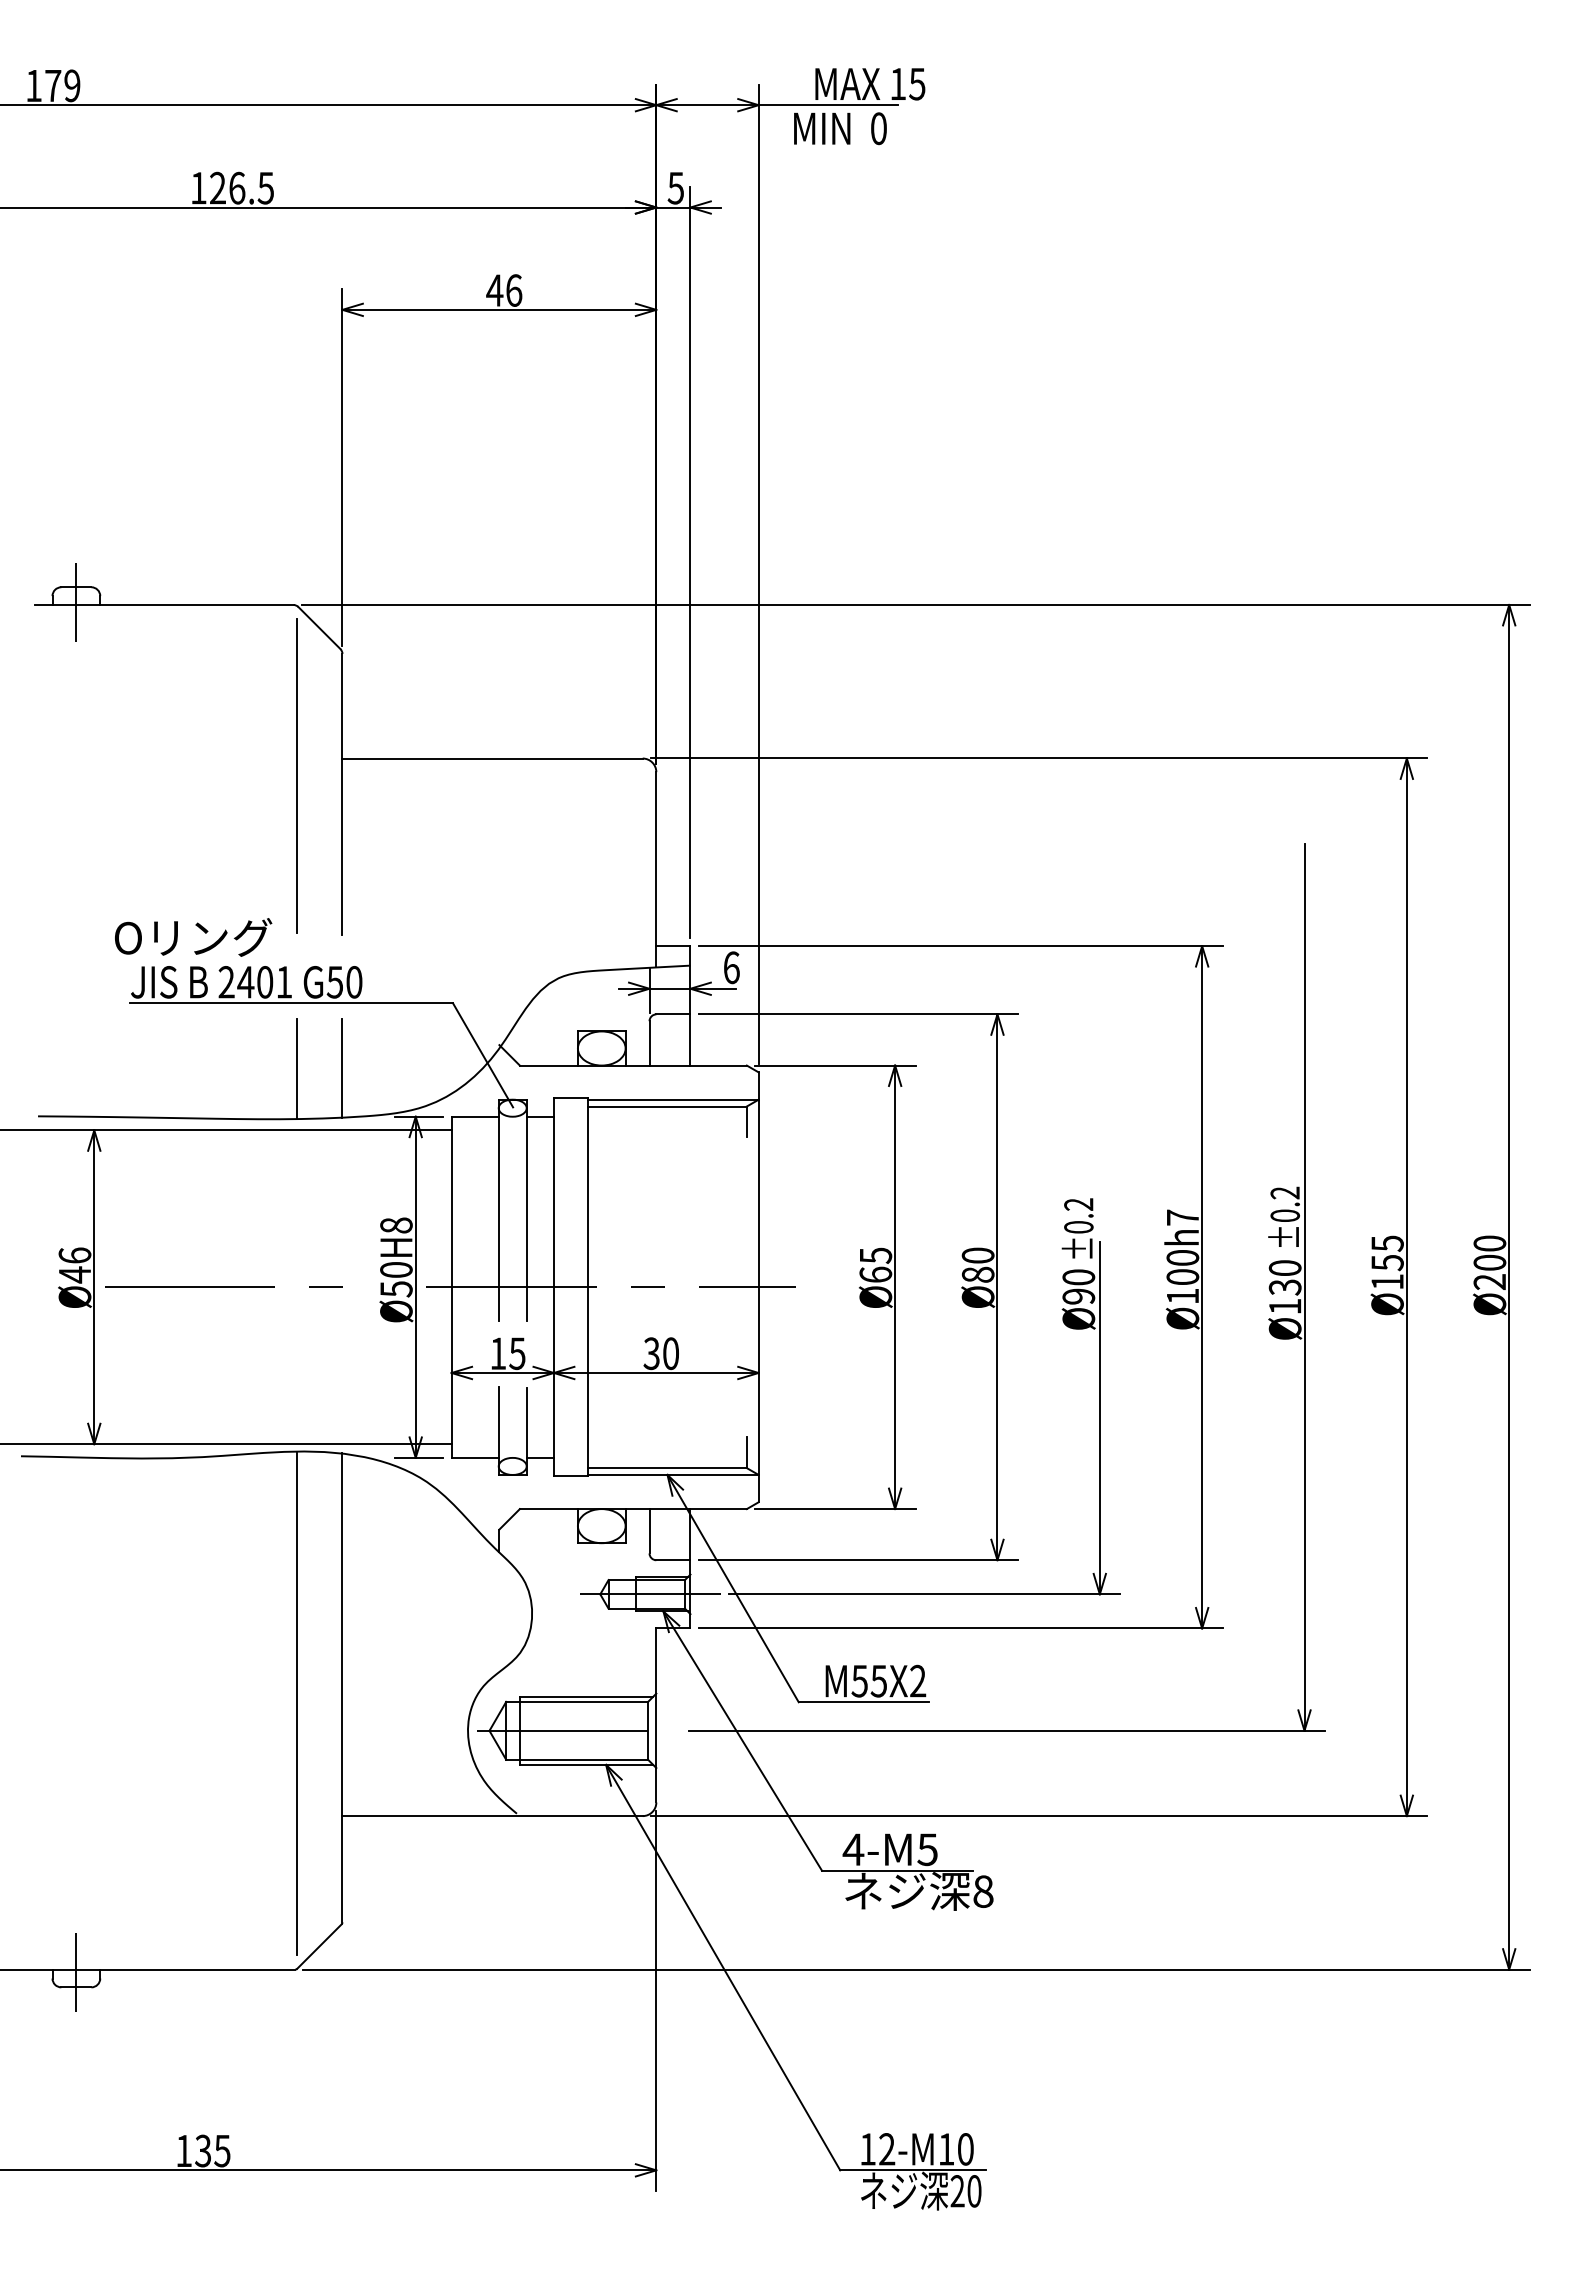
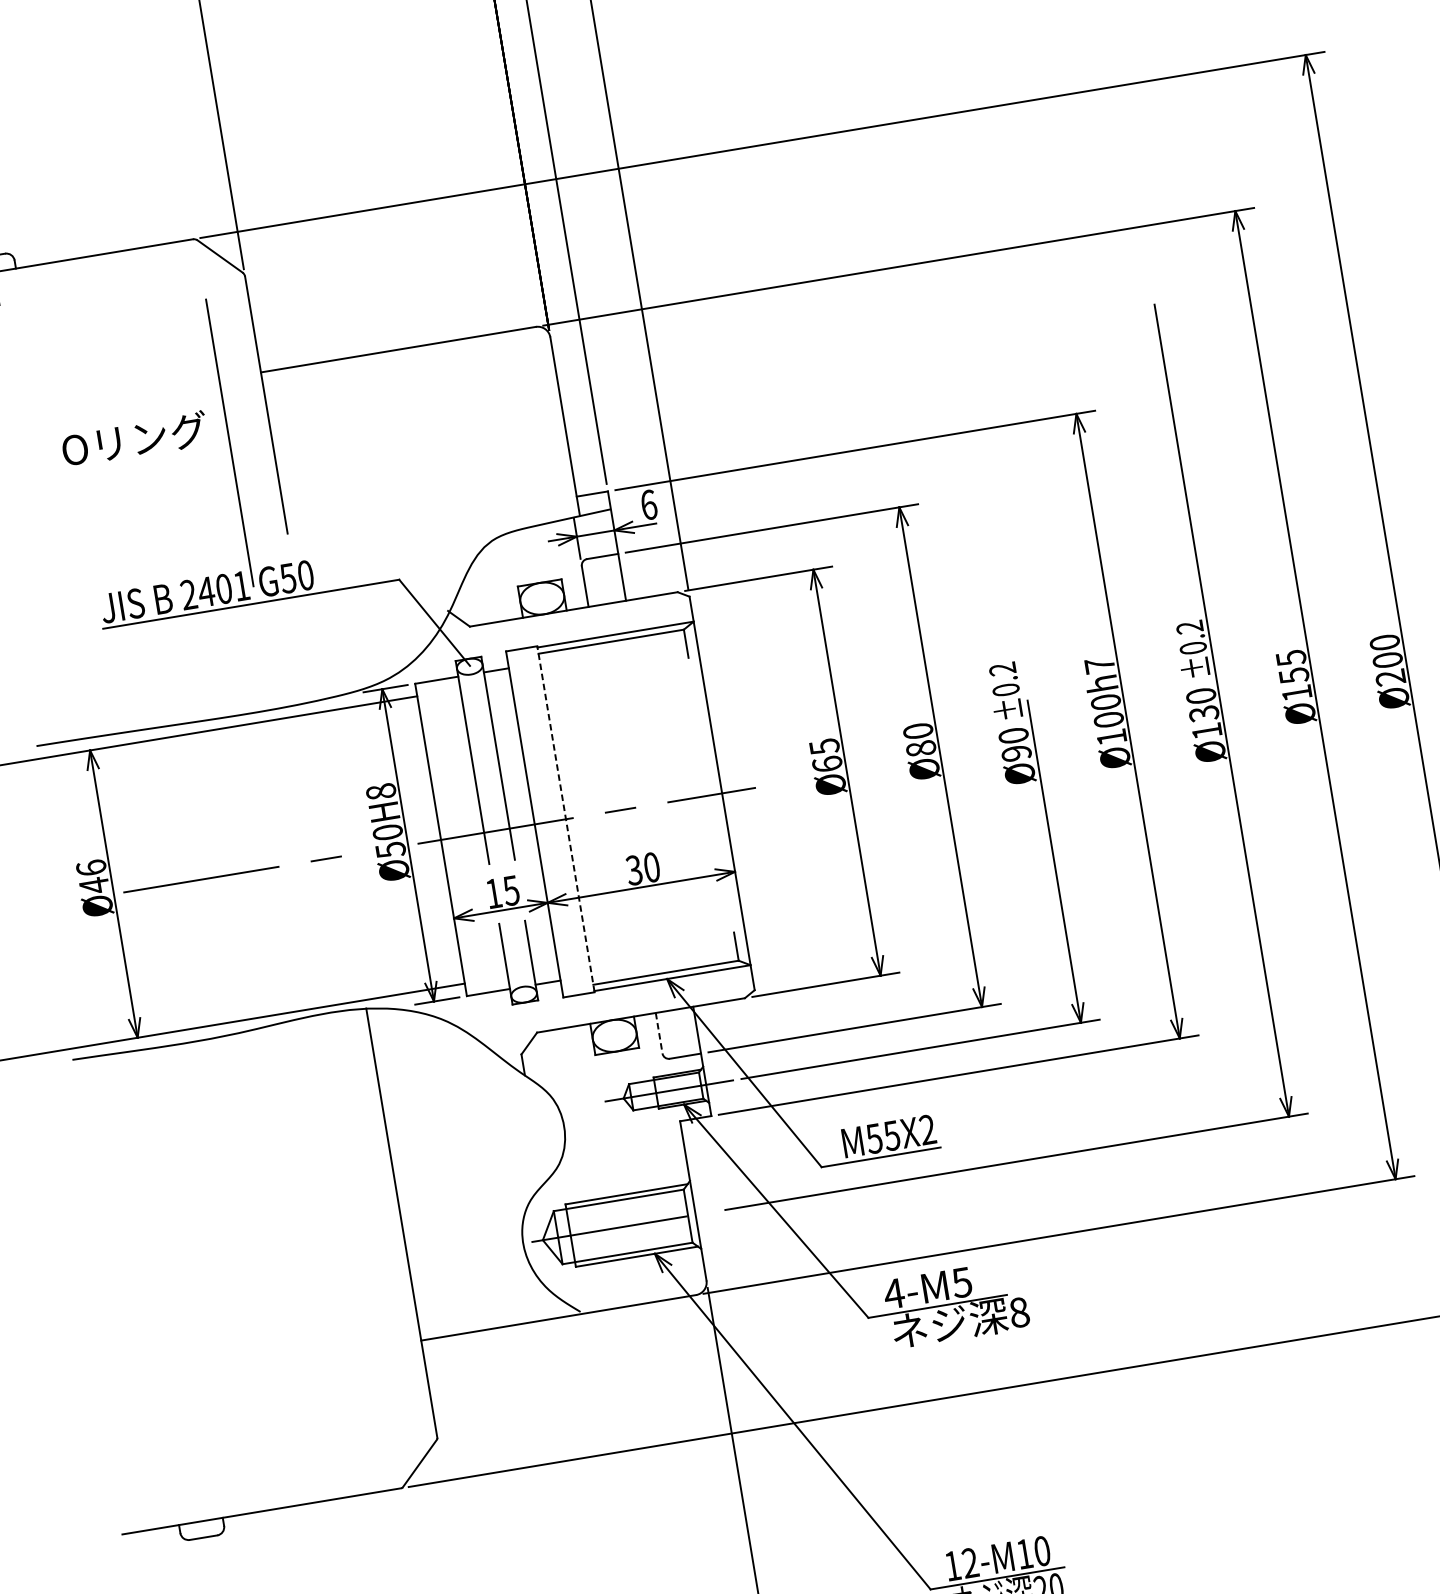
line: (296, 775) -> (229, 442), moved
text: (193, 937) -> (134, 439), moved
line: (296, 1067) -> (265, 662), removed
line: (342, 1067) -> (307, 655), removed
line: (588, 1286) -> (566, 818), solid -> dashed
line: (649, 1531) -> (659, 1033), solid -> dashed
line: (296, 1703) -> (362, 1244), removed
line: (76, 1971) -> (201, 1523), removed

